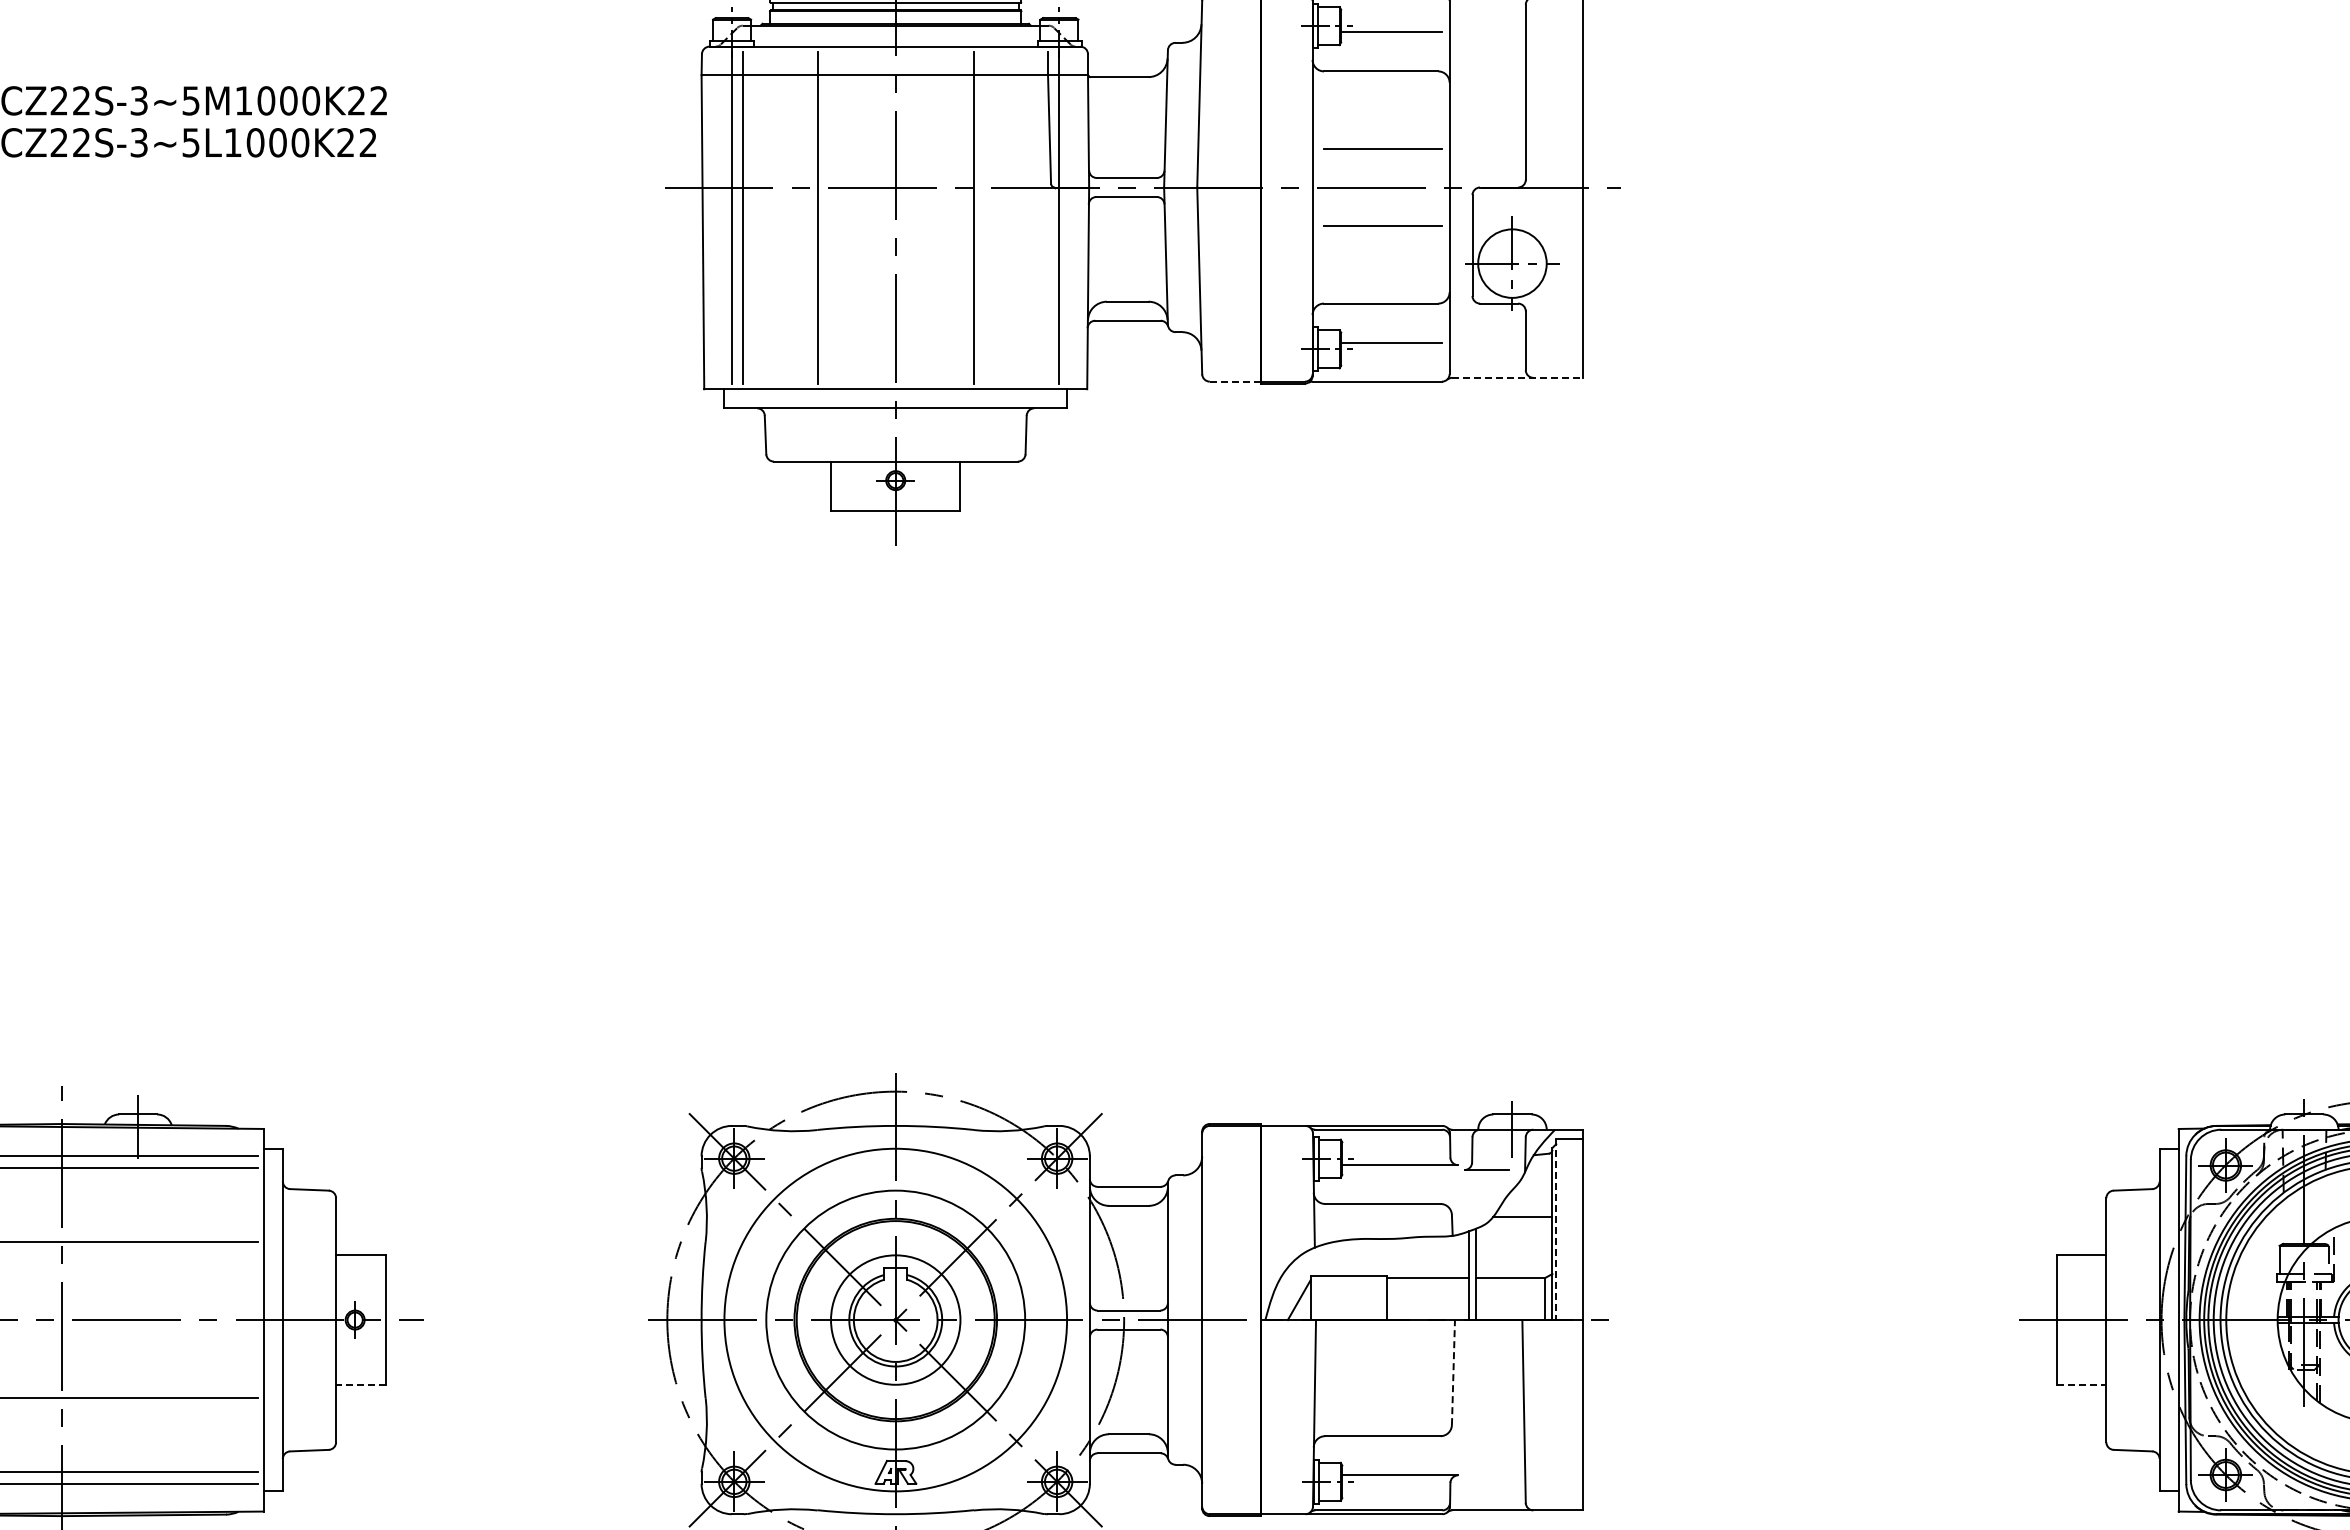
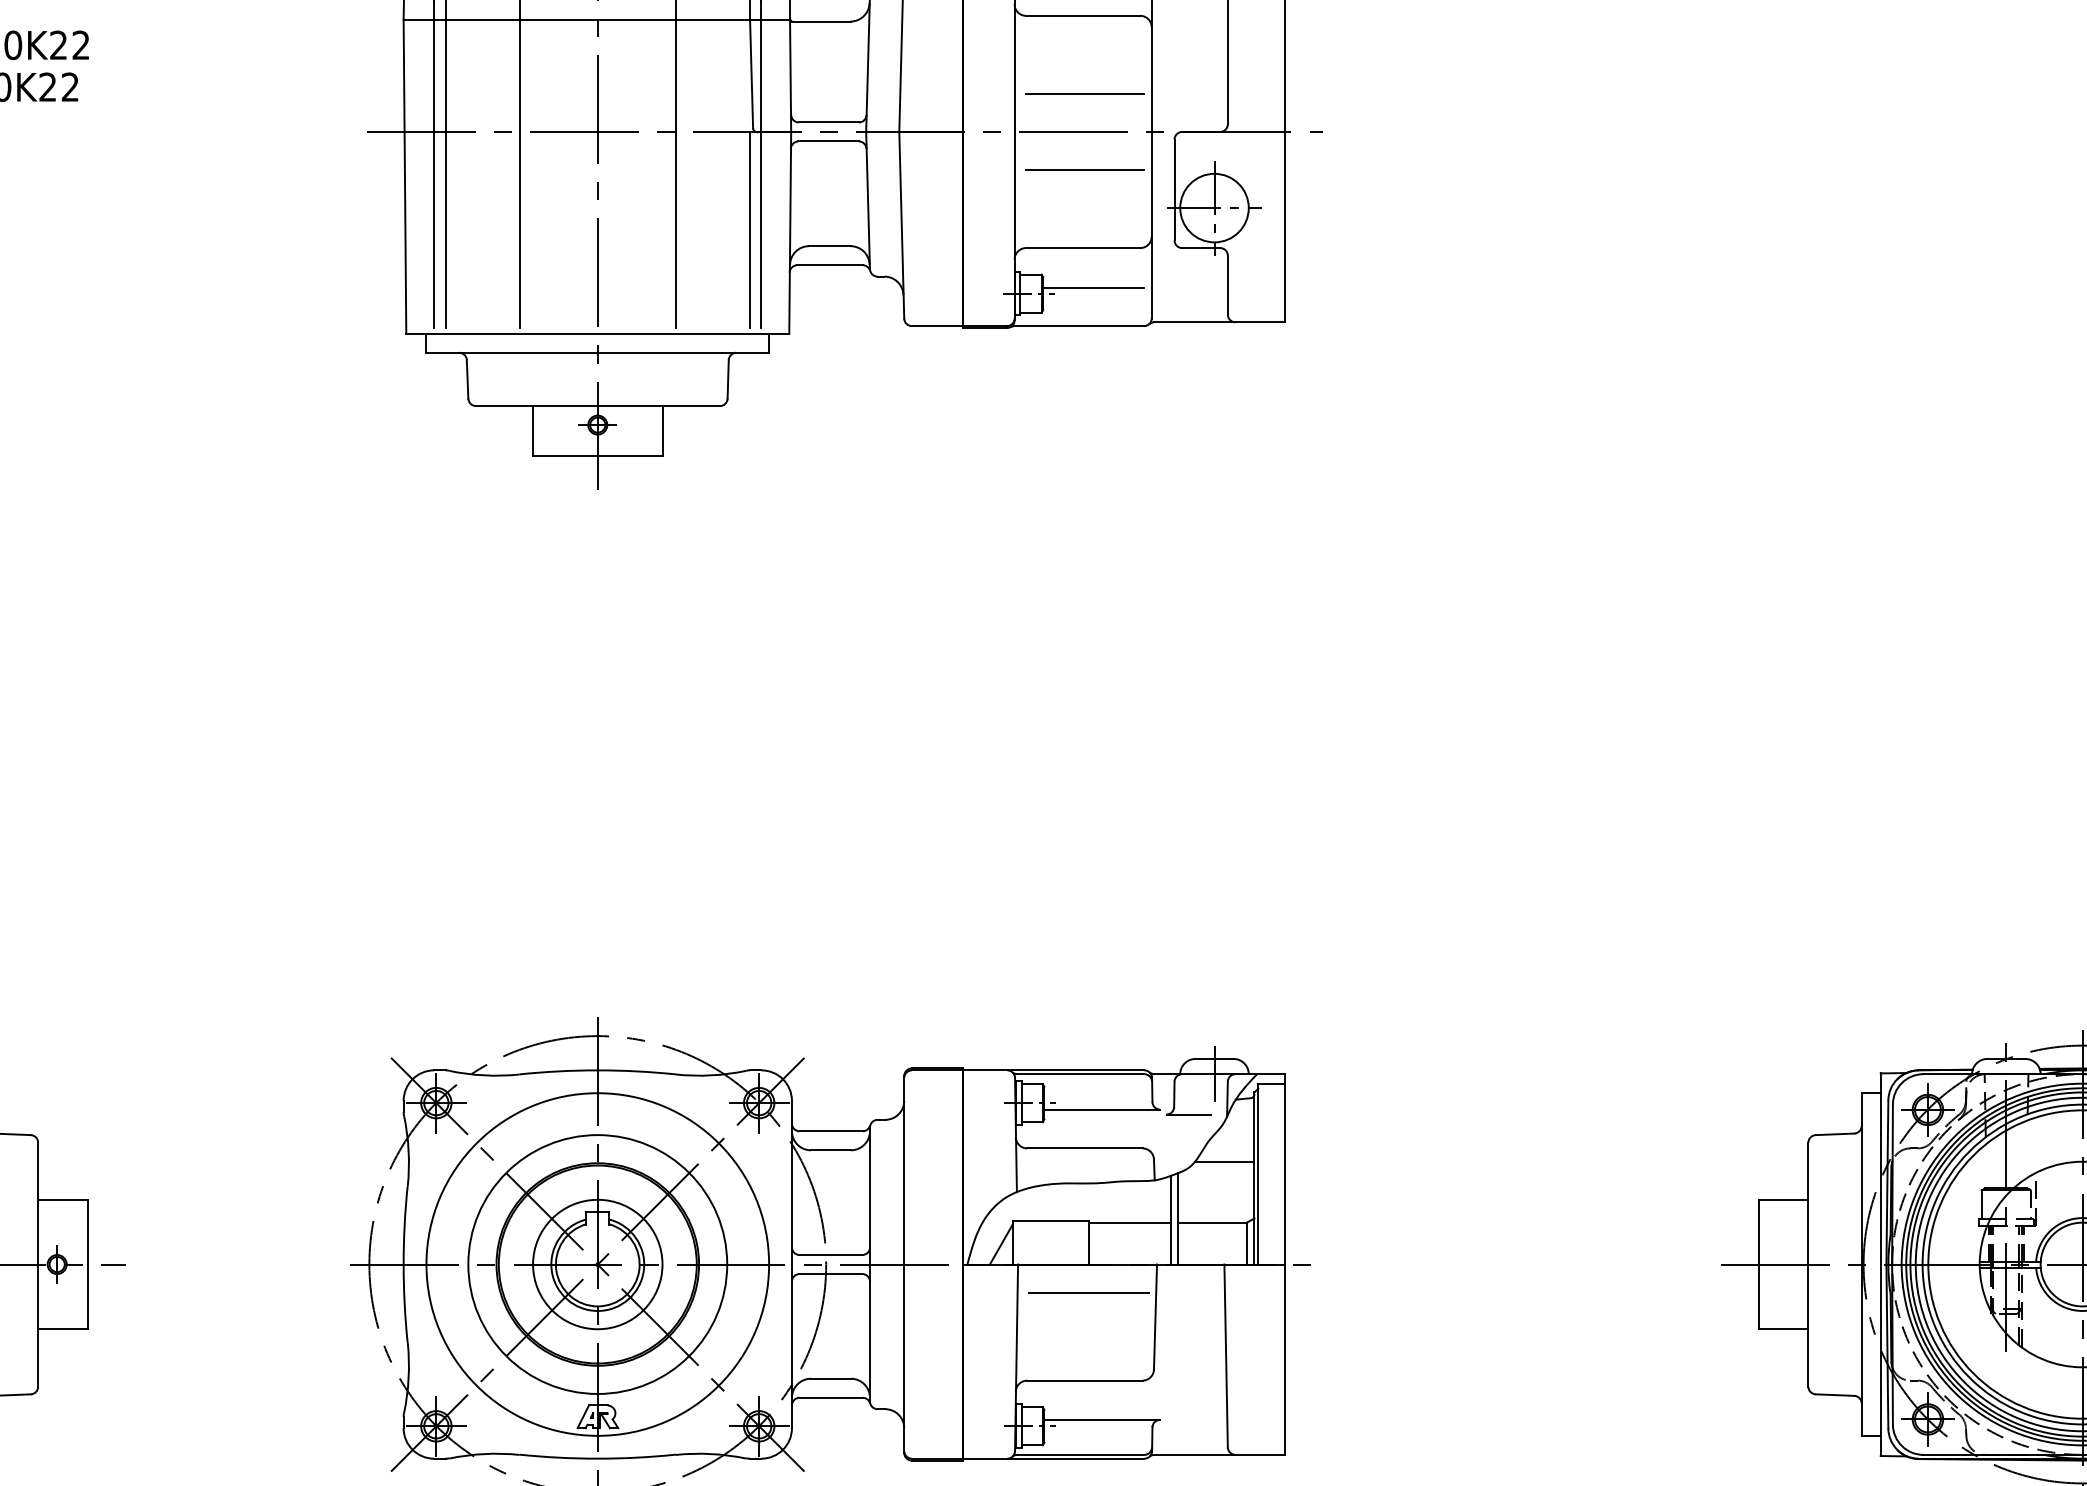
line: (1048, 285) -> (750, 229), added
line: (1518, 377) -> (1220, 321), dashed -> solid
line: (1235, 381) -> (937, 325), dashed -> solid
line: (1556, 1230) -> (1258, 1174), dashed -> solid
line: (1386, 1349) -> (1088, 1293), added
line: (1453, 1372) -> (1155, 1316), dashed -> solid
line: (360, 1384) -> (62, 1328), dashed -> solid
line: (2081, 1384) -> (1783, 1328), dashed -> solid

